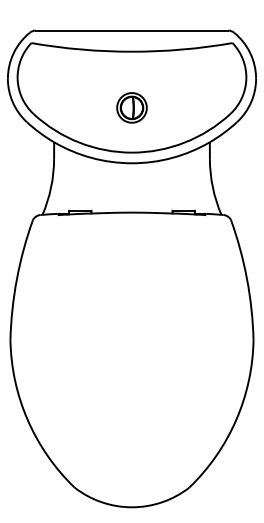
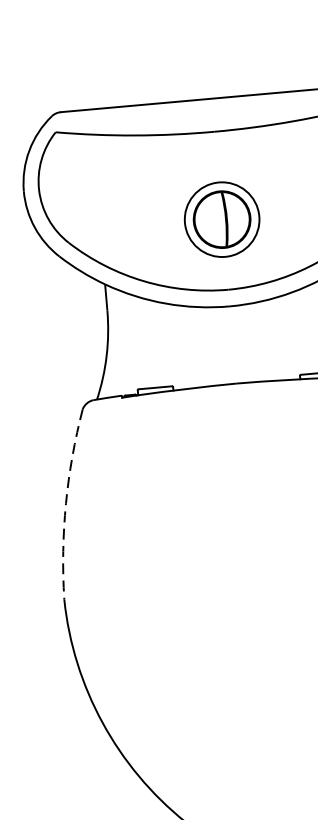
part: (131, 107) -> (221, 219), size x1.6
arc: (16, 279) -> (65, 504), solid -> dashed

